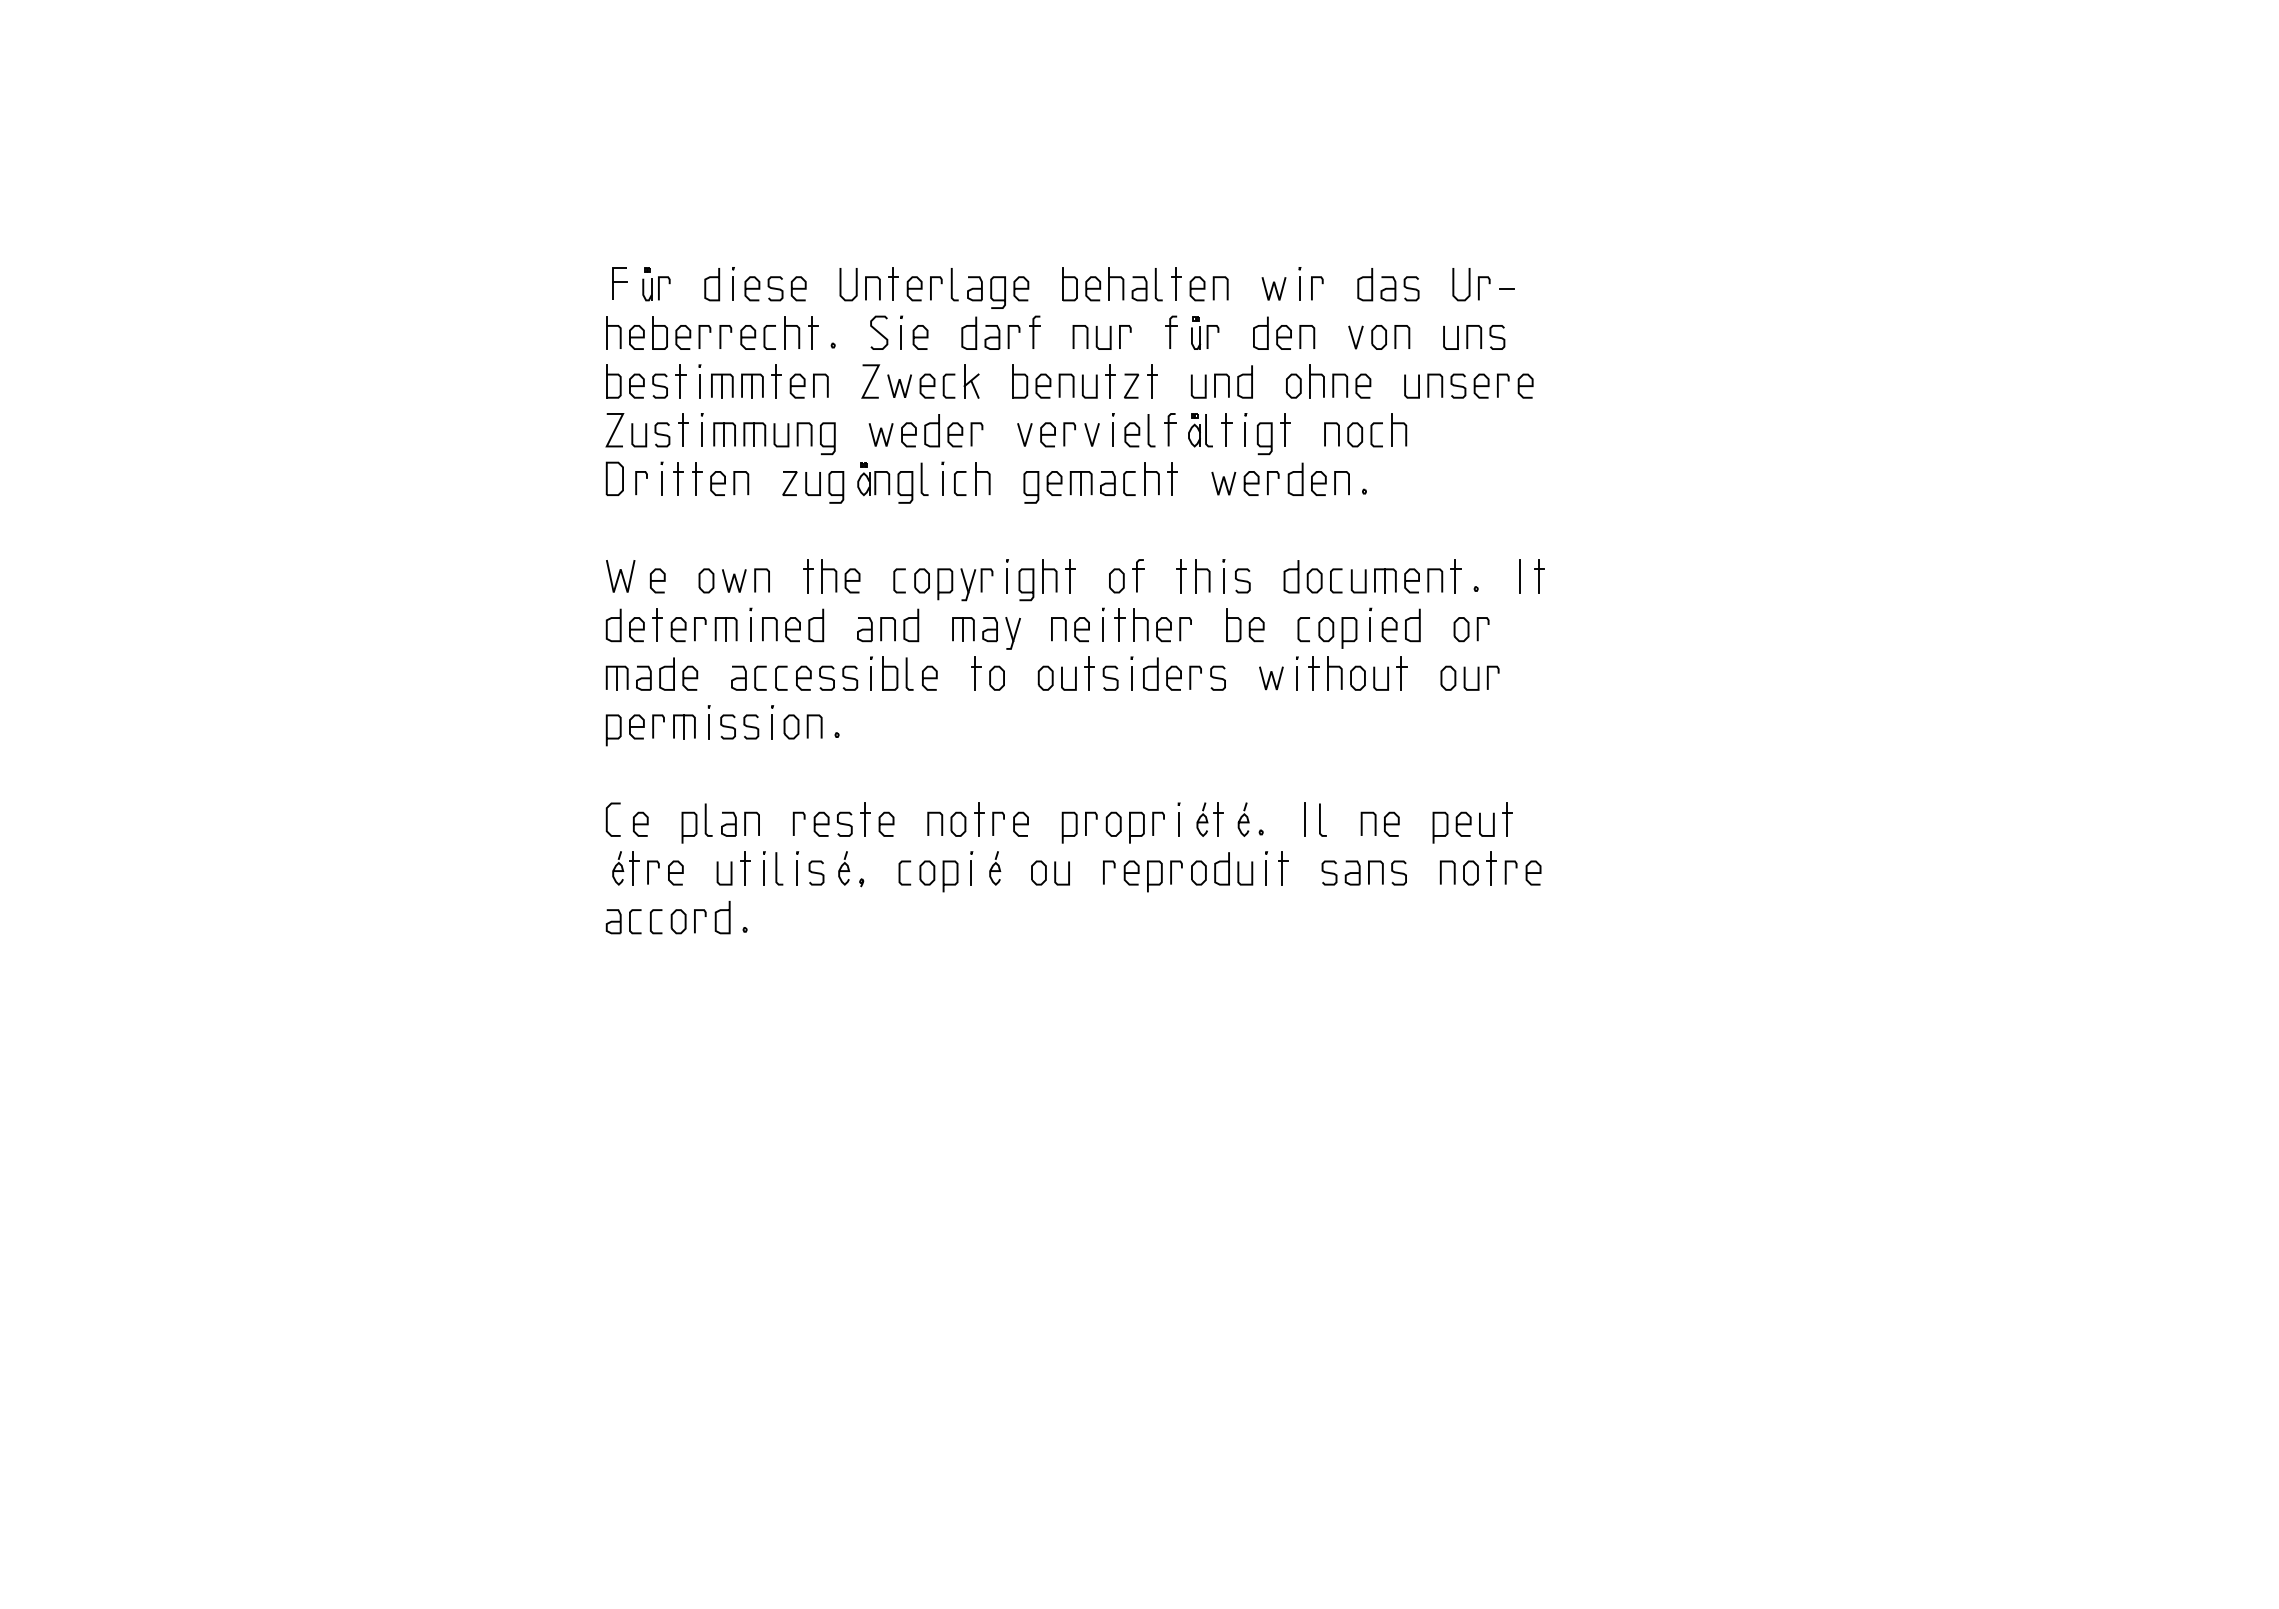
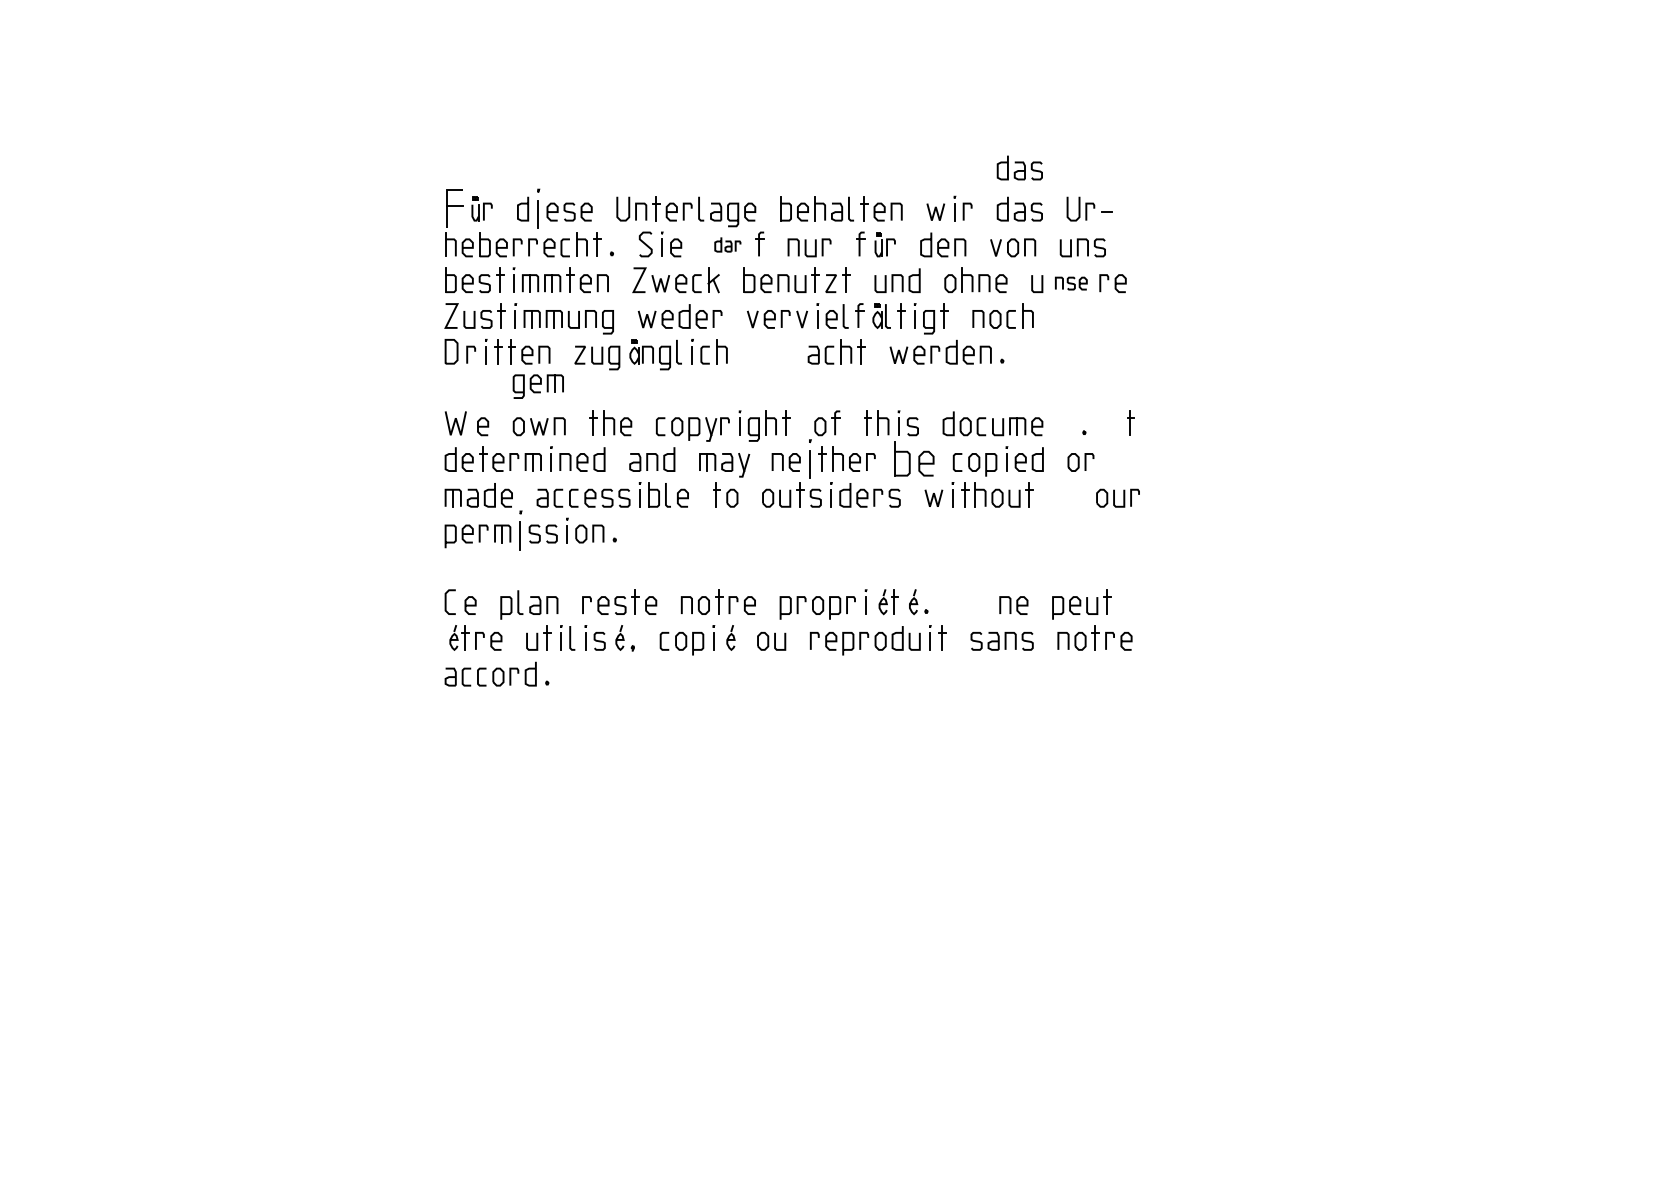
part: (1388, 228) -> (1019, 167), added
part: (619, 283) -> (454, 208), size x1.6
part: (733, 283) -> (538, 208), size x1.6
part: (990, 332) -> (727, 244), size x0.6
part: (1458, 385) -> (1071, 283), size x0.7
part: (1057, 487) -> (537, 386), moved
part: (1444, 576) -> (1061, 423), removed
line: (1520, 576) -> (1116, 423), removed
part: (1103, 624) -> (810, 458), size x1.6
part: (1245, 625) -> (914, 459), size x1.4
part: (1469, 677) -> (1117, 497), moved
part: (708, 722) -> (520, 530), size x1.6
line: (1305, 819) -> (958, 602), removed
line: (1320, 819) -> (969, 602), removed

